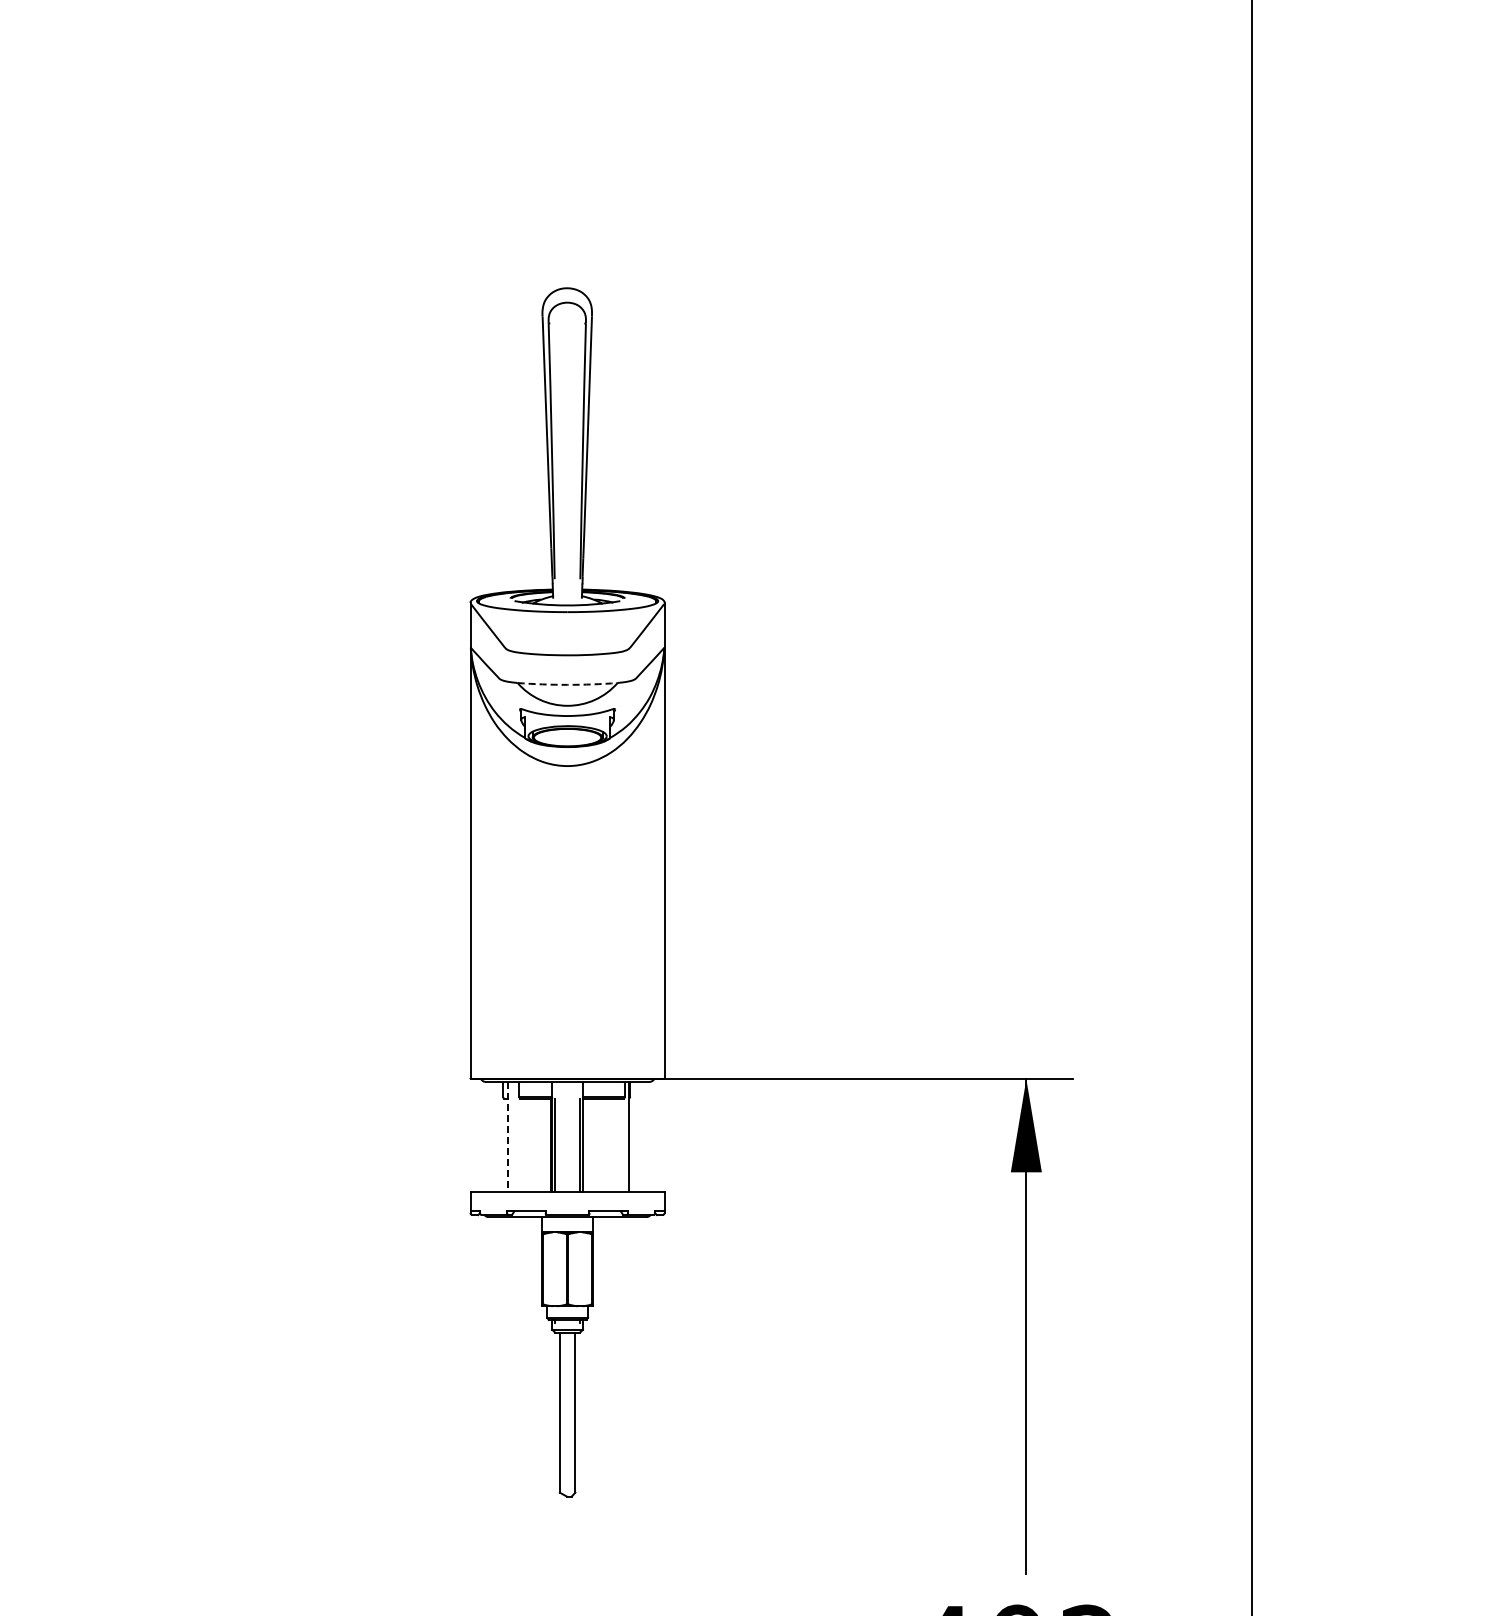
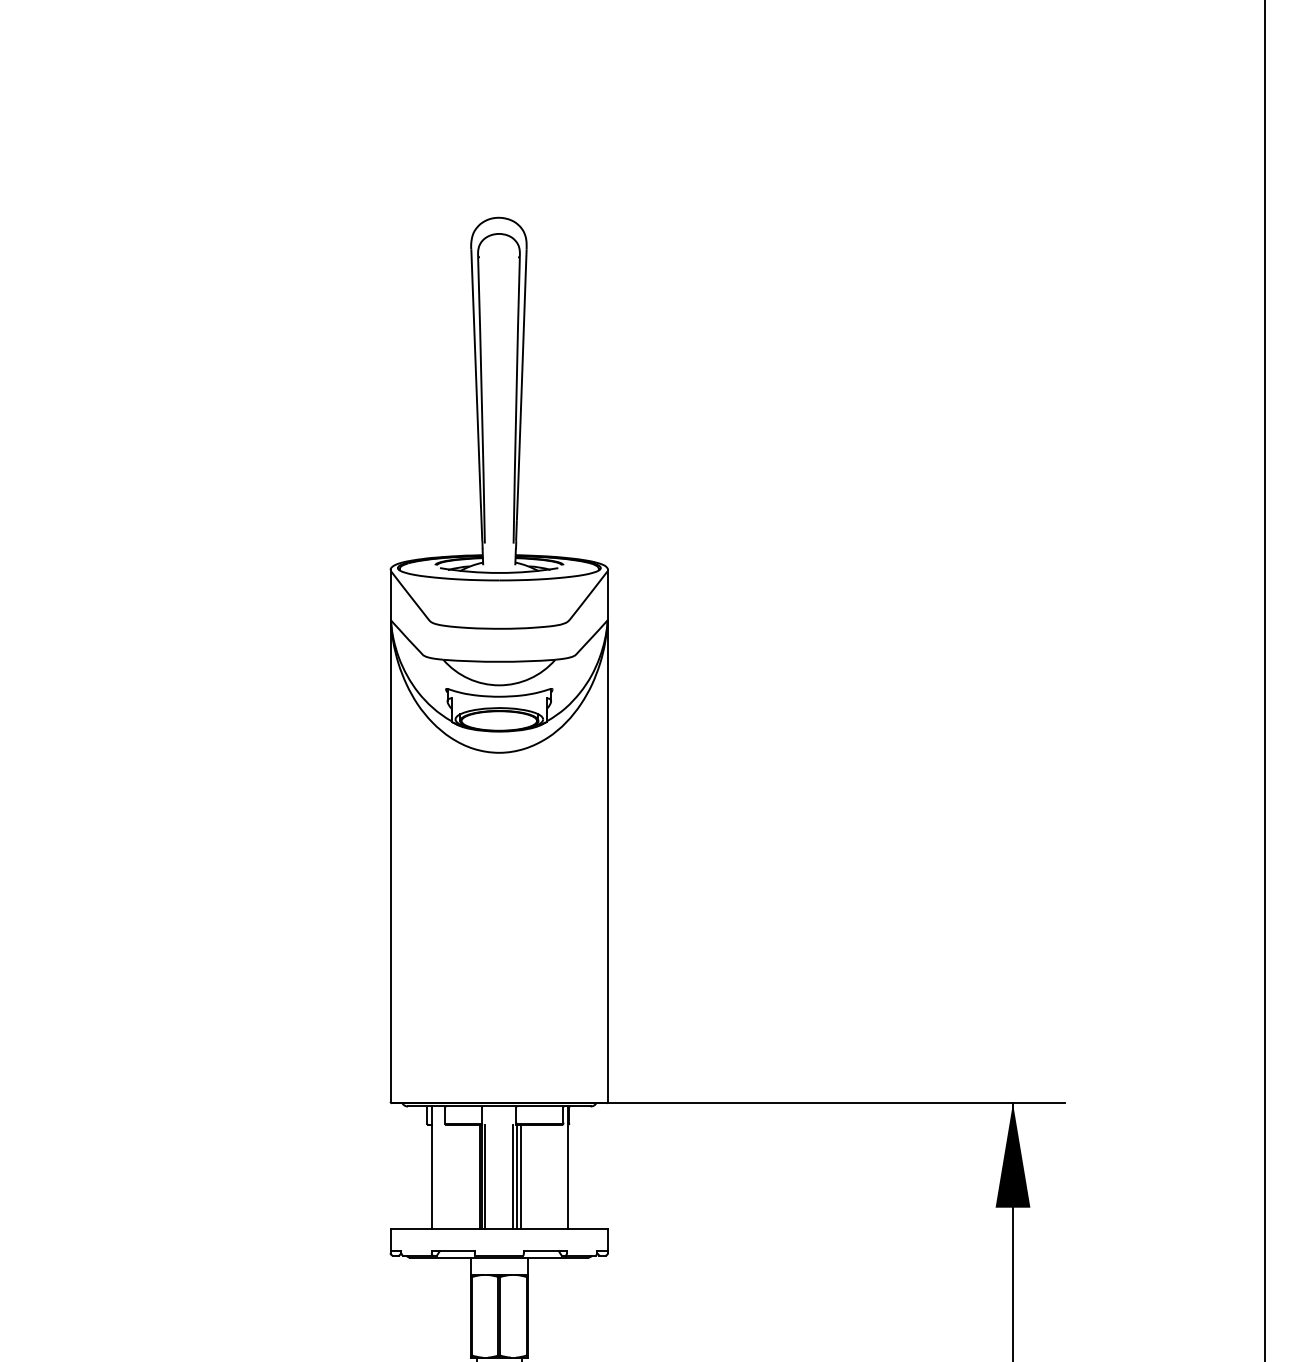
arc: (567, 684) -> (499, 661), dashed -> solid
line: (507, 1136) -> (432, 1167), dashed -> solid
line: (586, 1144) -> (520, 1176), added

